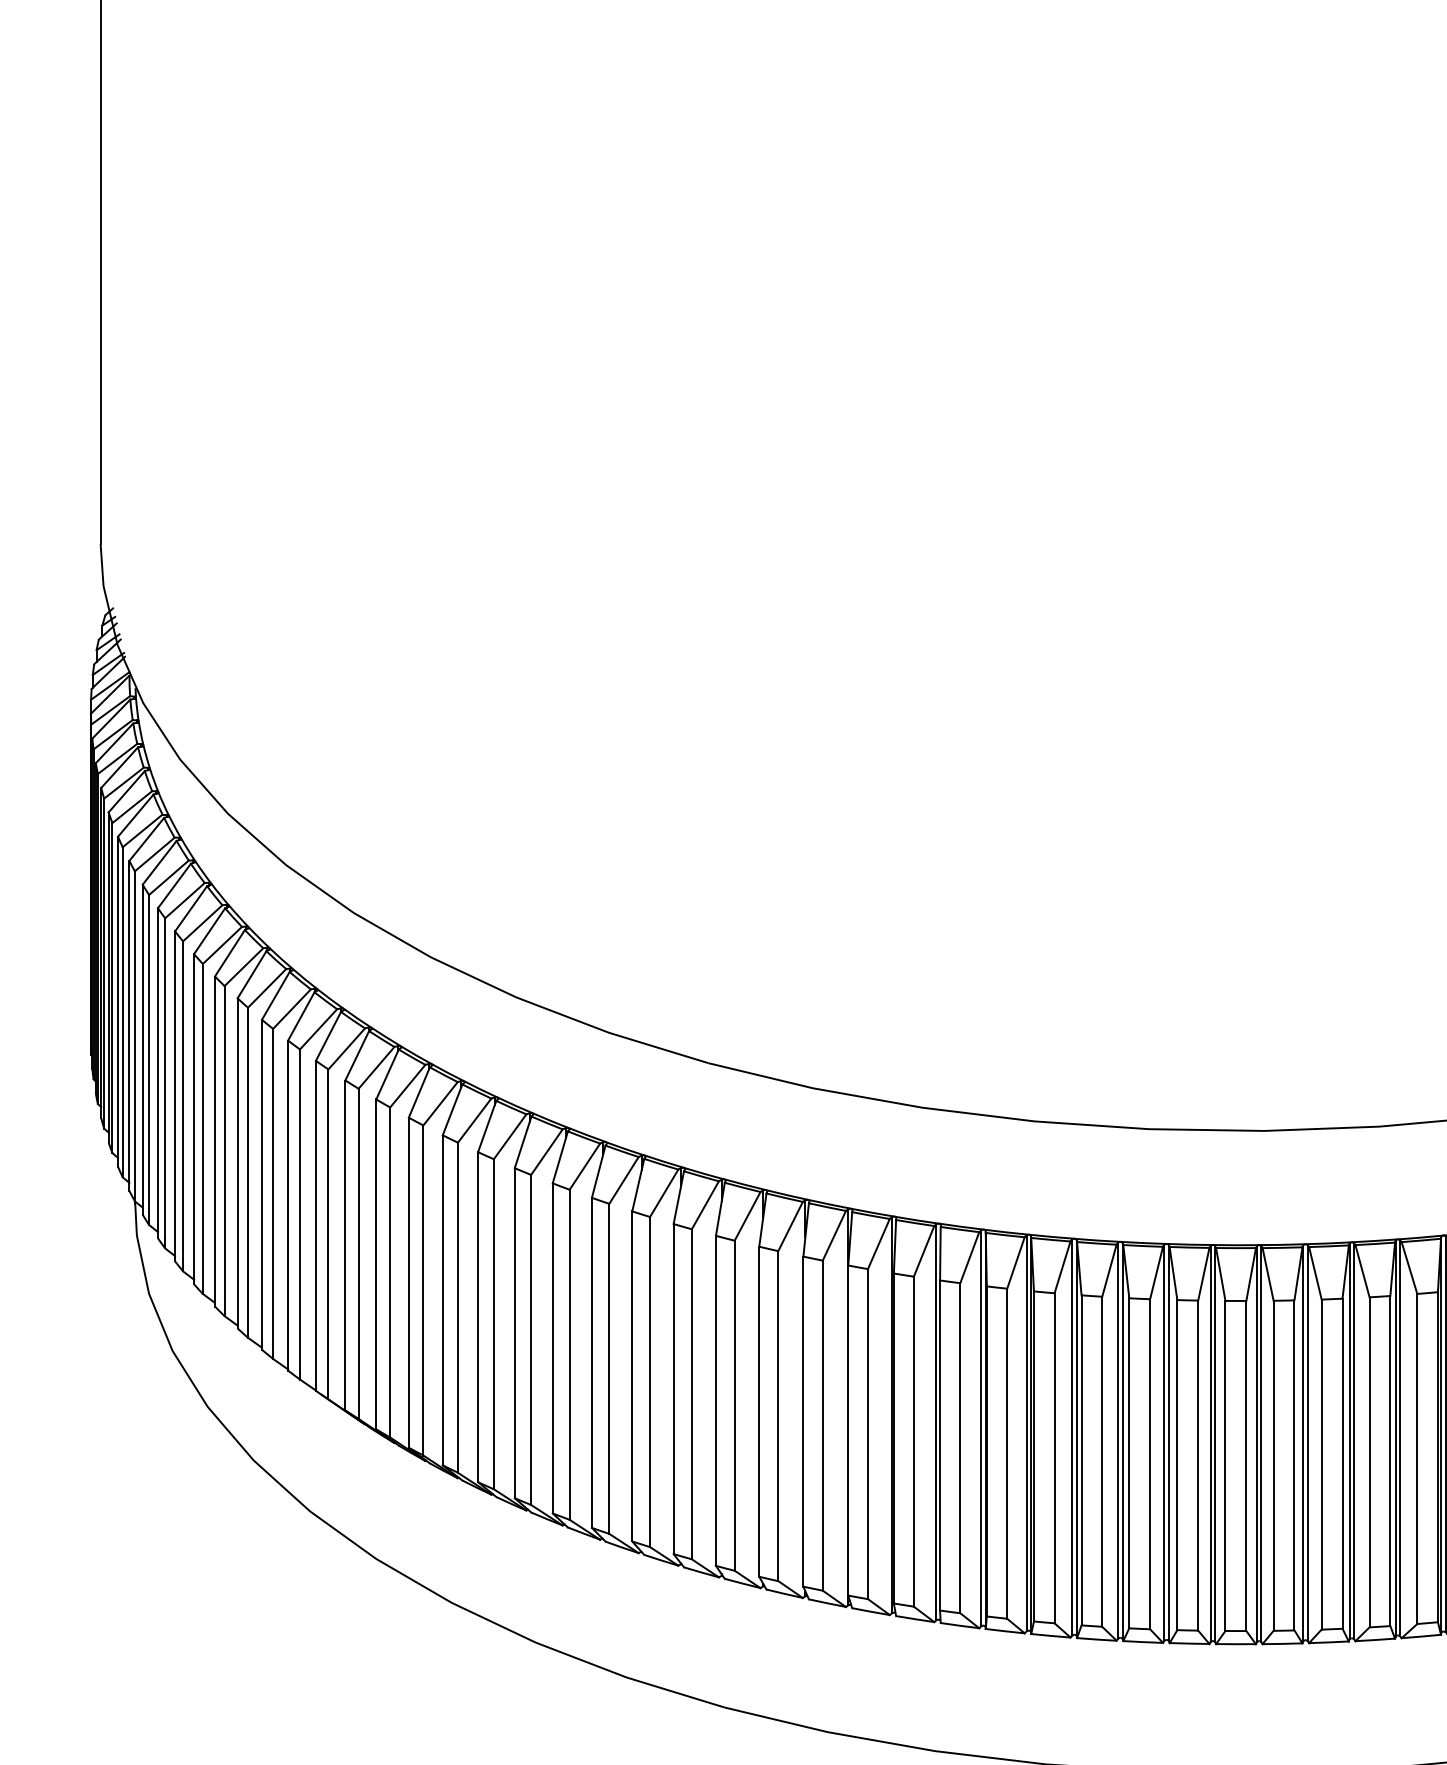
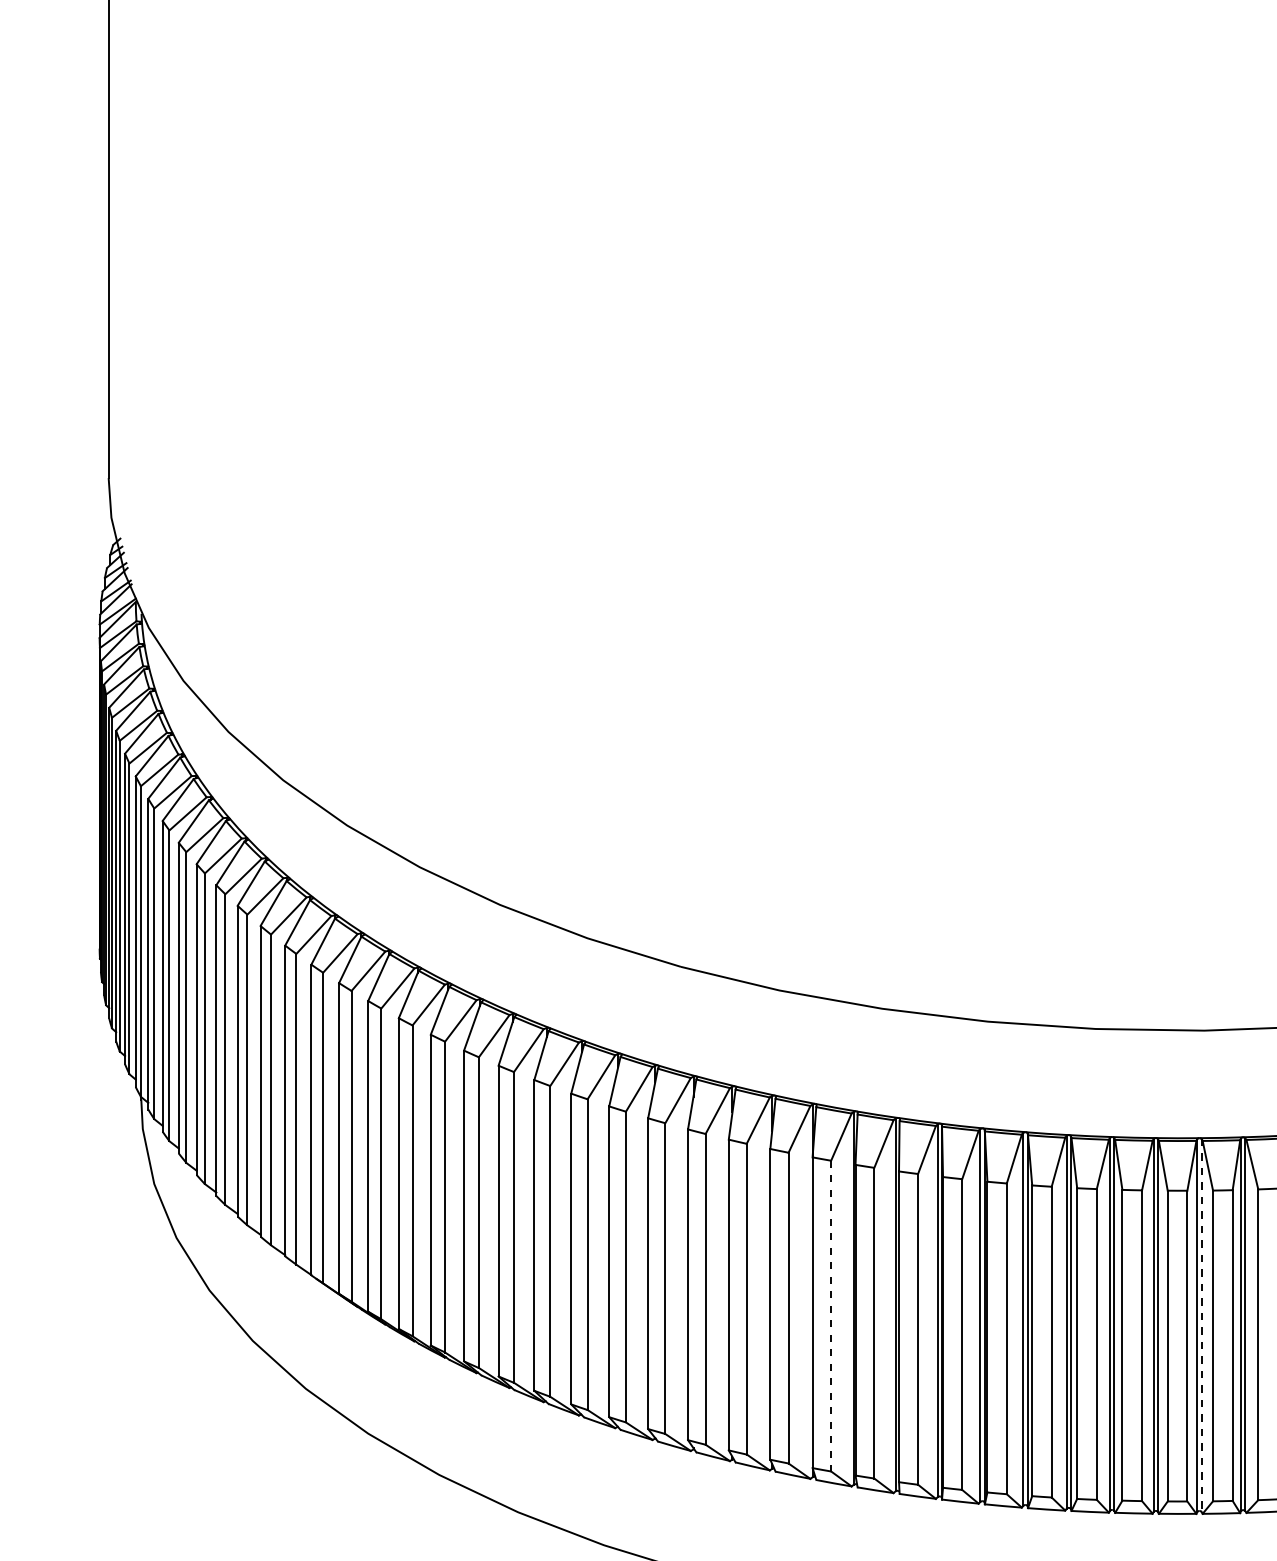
line: (868, 1434) -> (831, 1316), solid -> dashed
line: (1261, 1444) -> (1201, 1325), solid -> dashed

